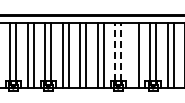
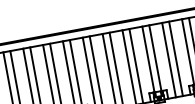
line: (115, 51) -> (148, 58), dashed -> solid
line: (121, 51) -> (155, 57), dashed -> solid
line: (132, 55) -> (168, 59), added

